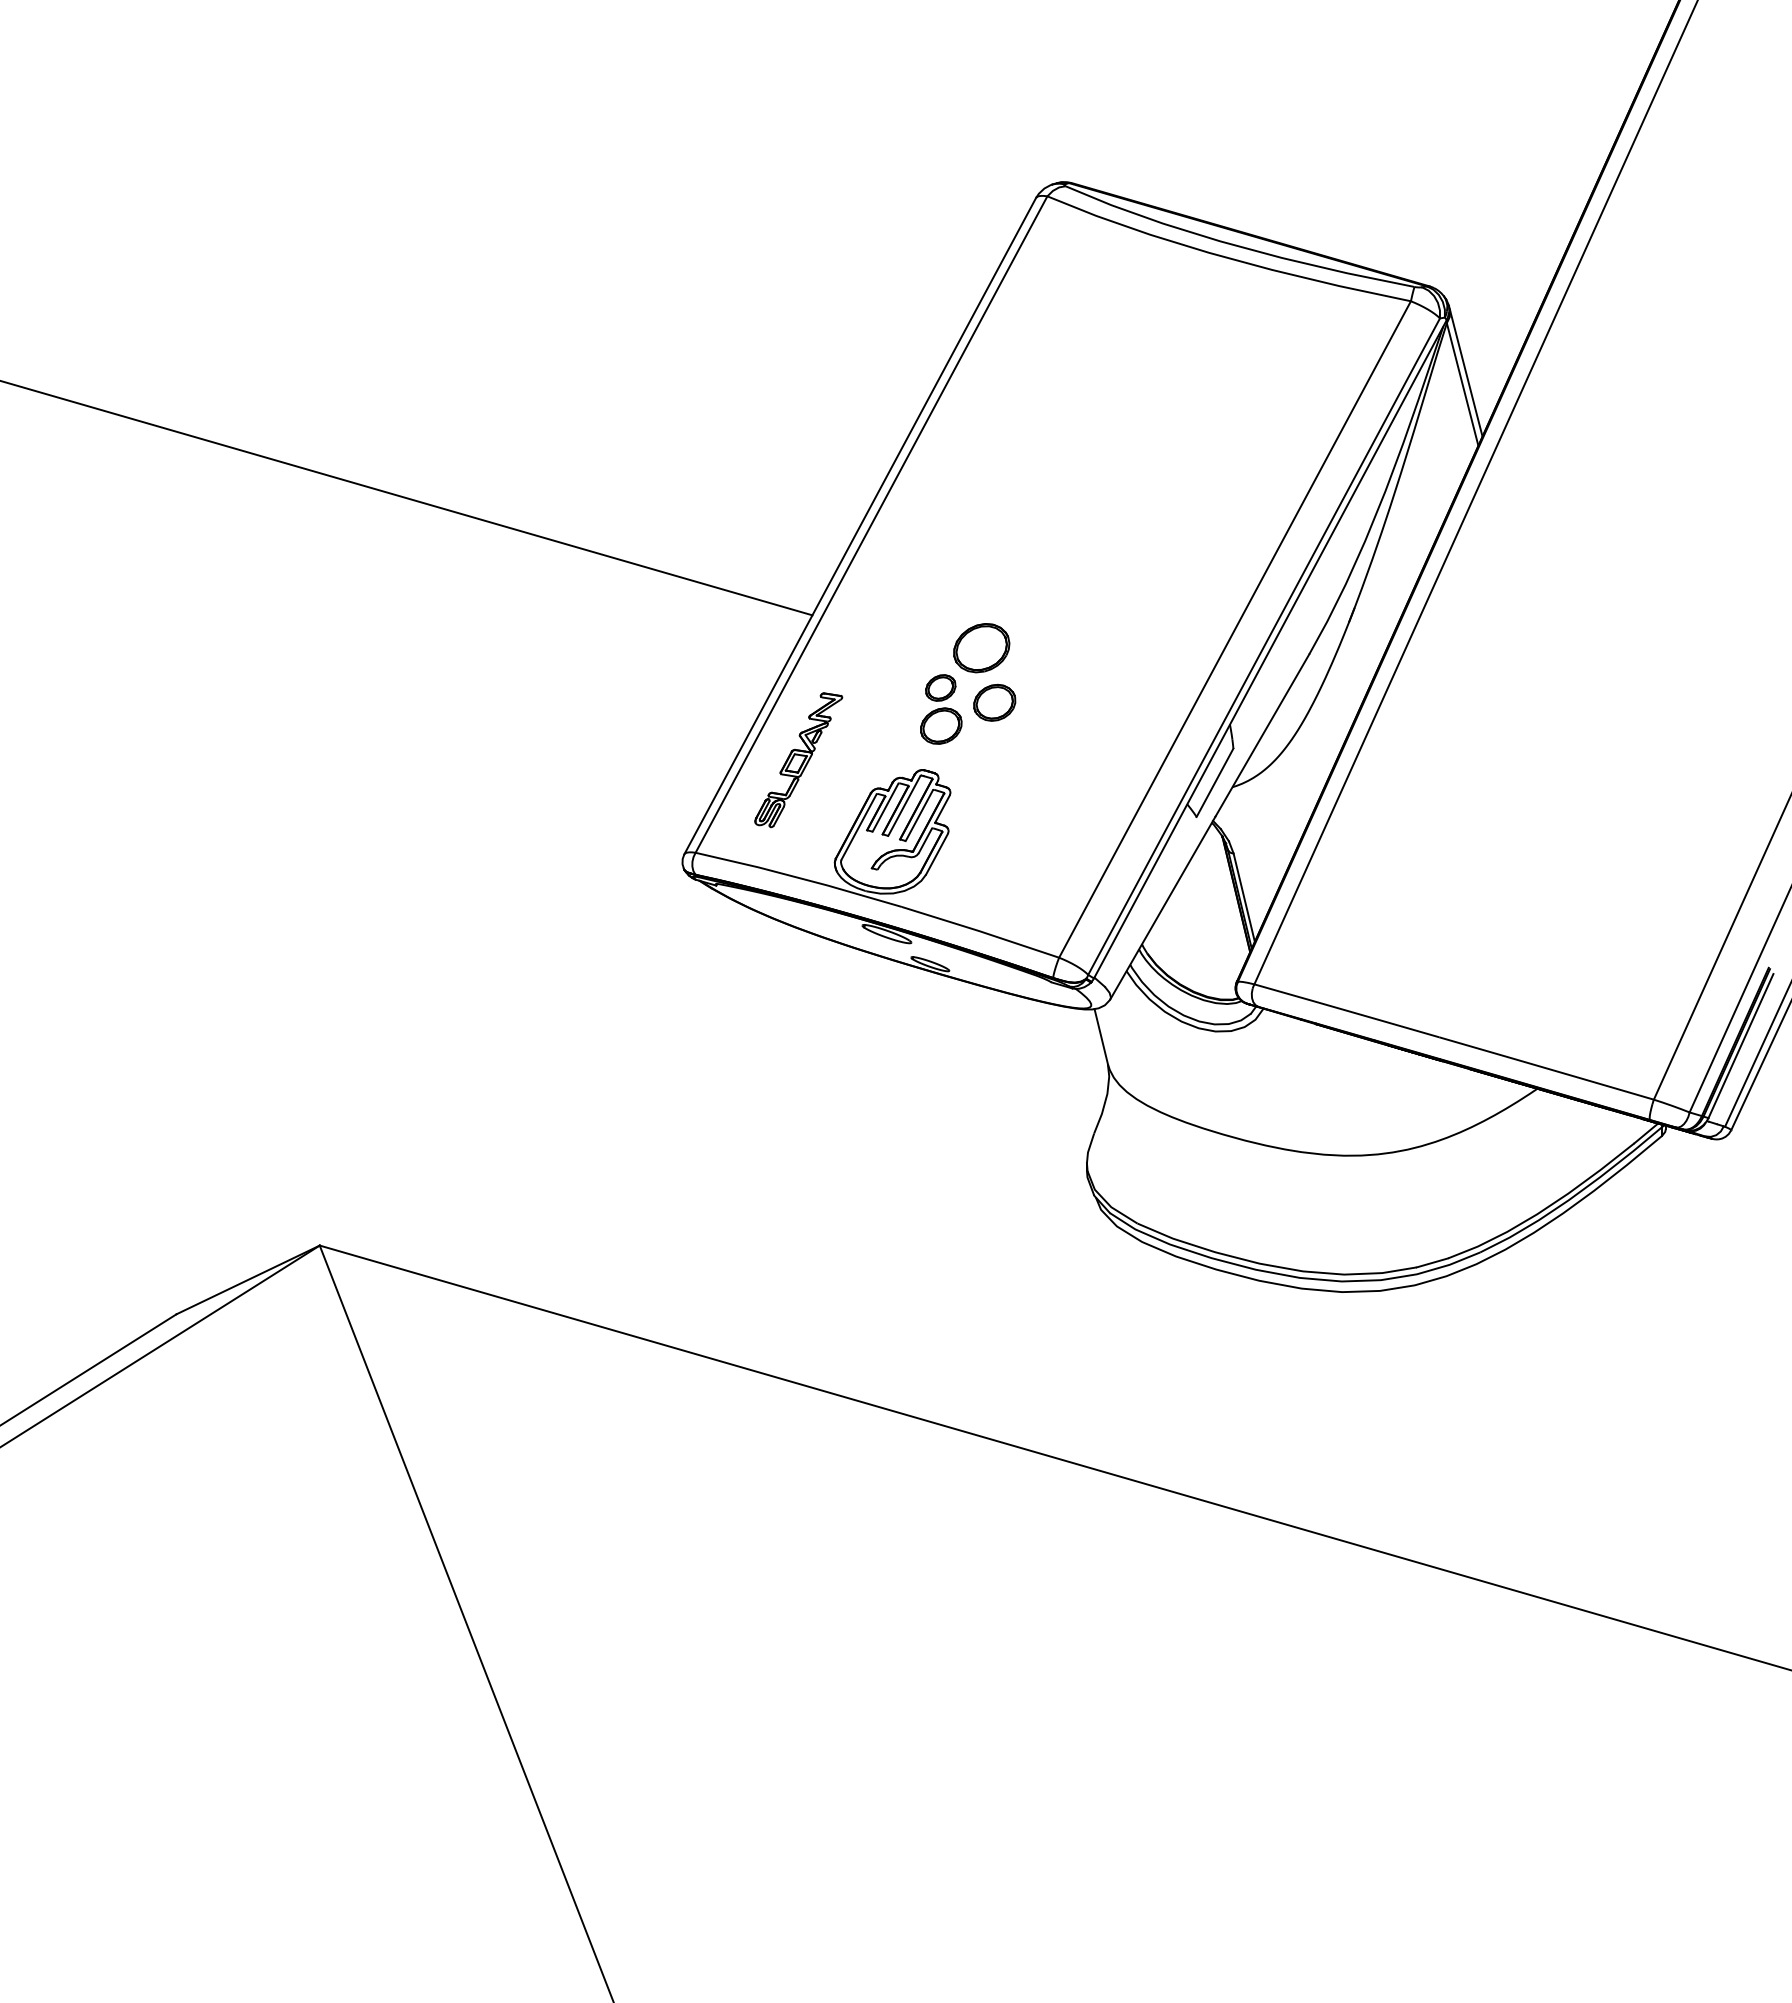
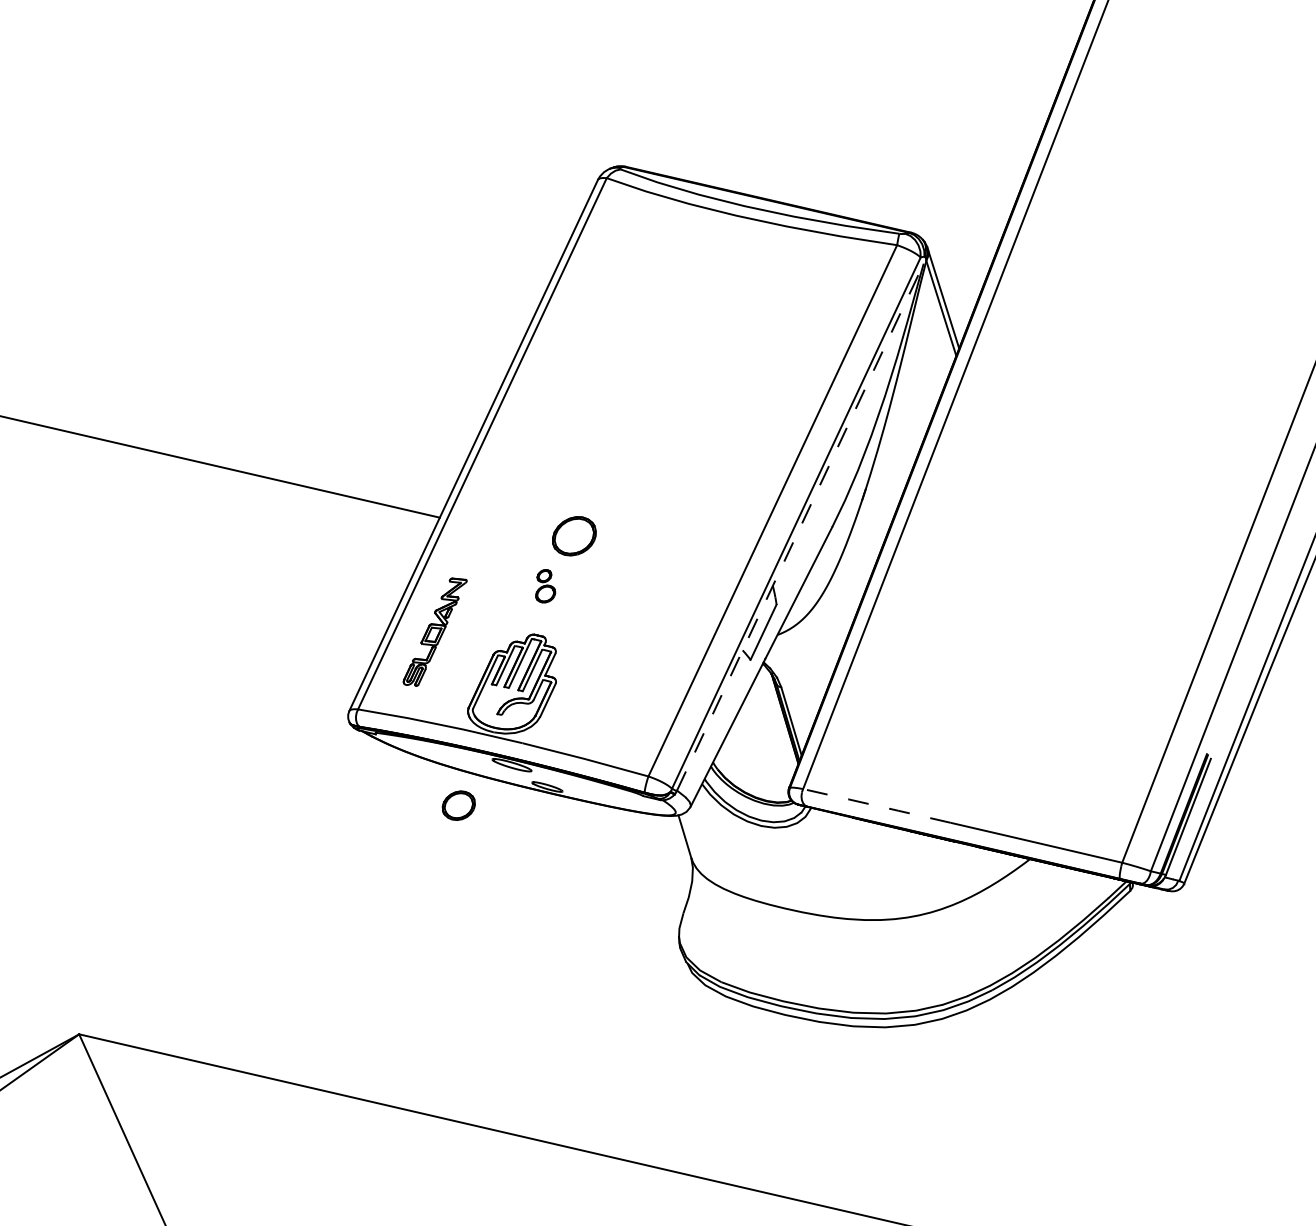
line: (1270, 648) -> (801, 524), solid -> dashed
part: (994, 702) -> (458, 805), moved
part: (941, 709) -> (545, 586), size x0.6
line: (1346, 1010) -> (876, 805), solid -> dashed

